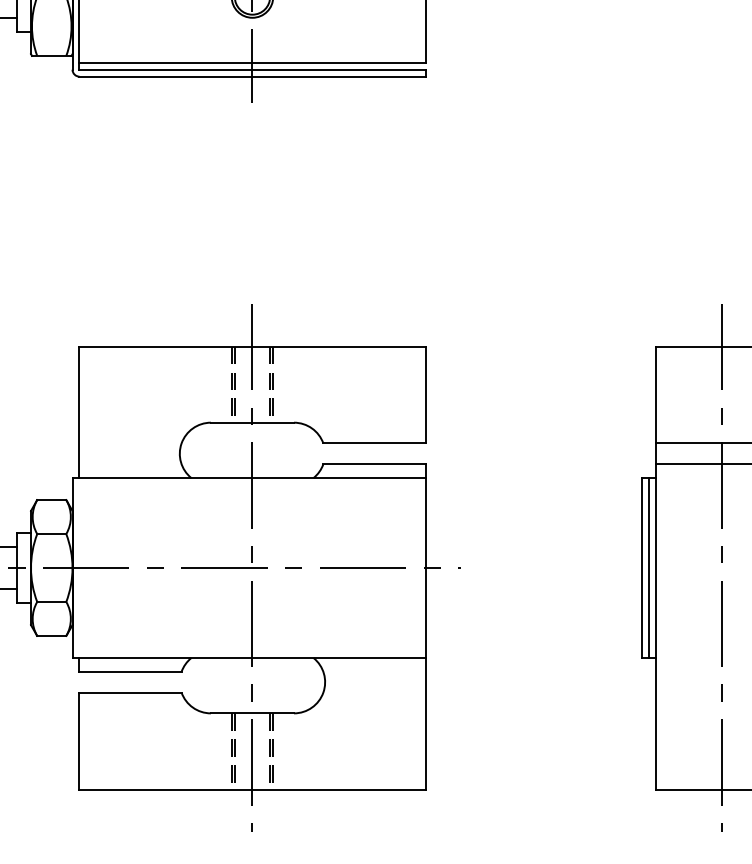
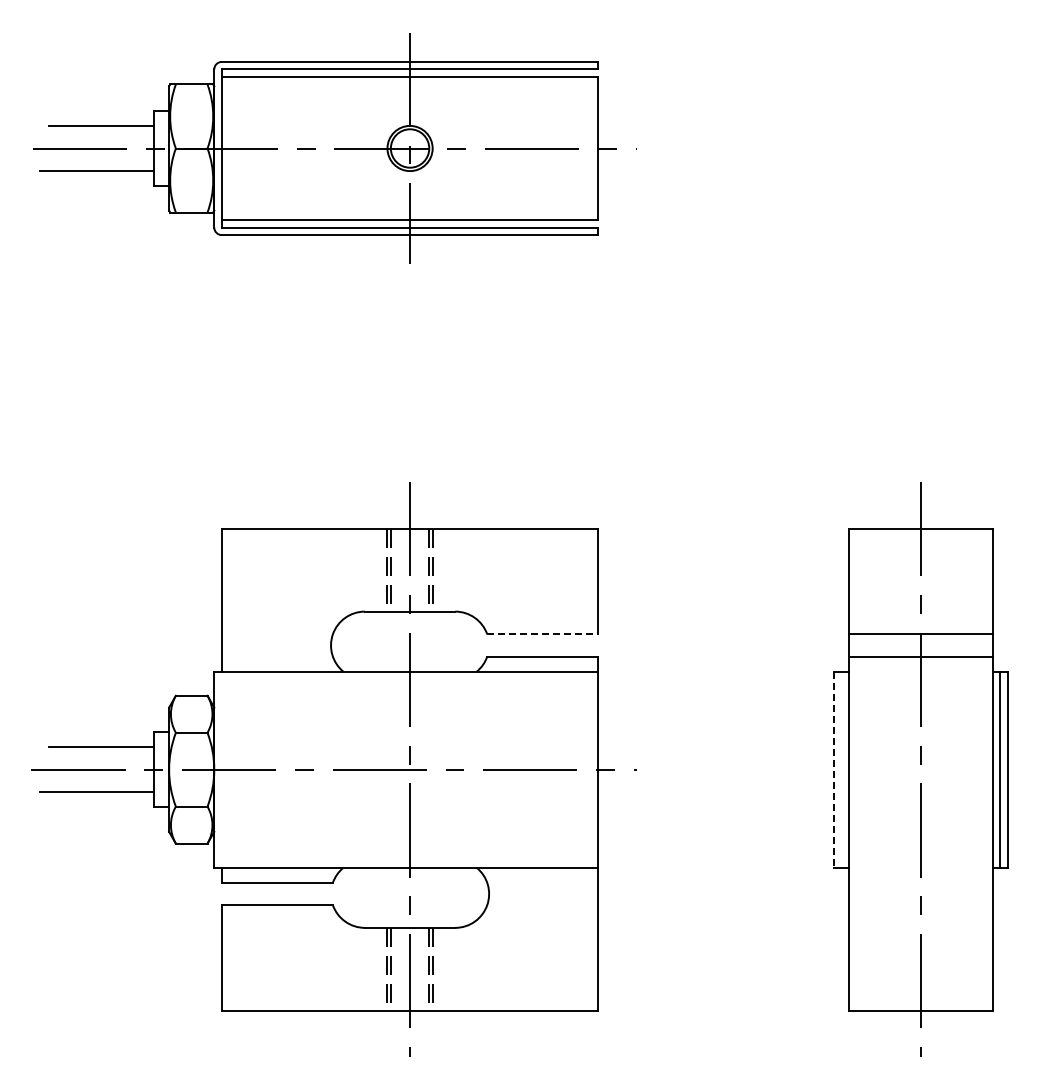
line: (374, 443) -> (542, 634), solid -> dashed
line: (642, 567) -> (834, 769), solid -> dashed
line: (649, 567) -> (841, 769), removed

